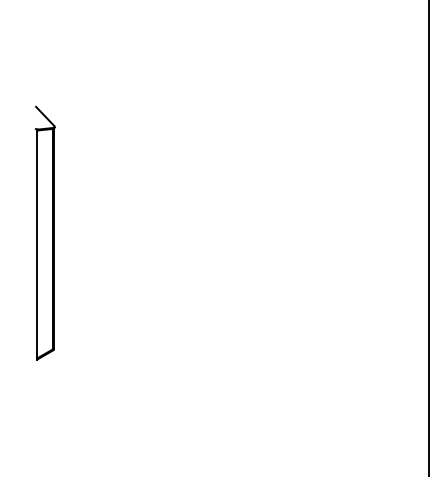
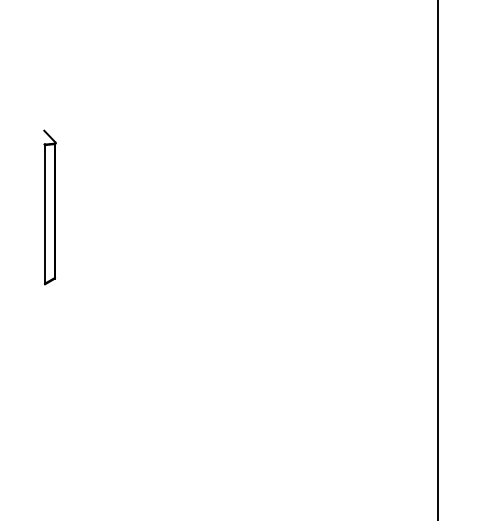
part: (44, 233) -> (49, 207), size x0.6

